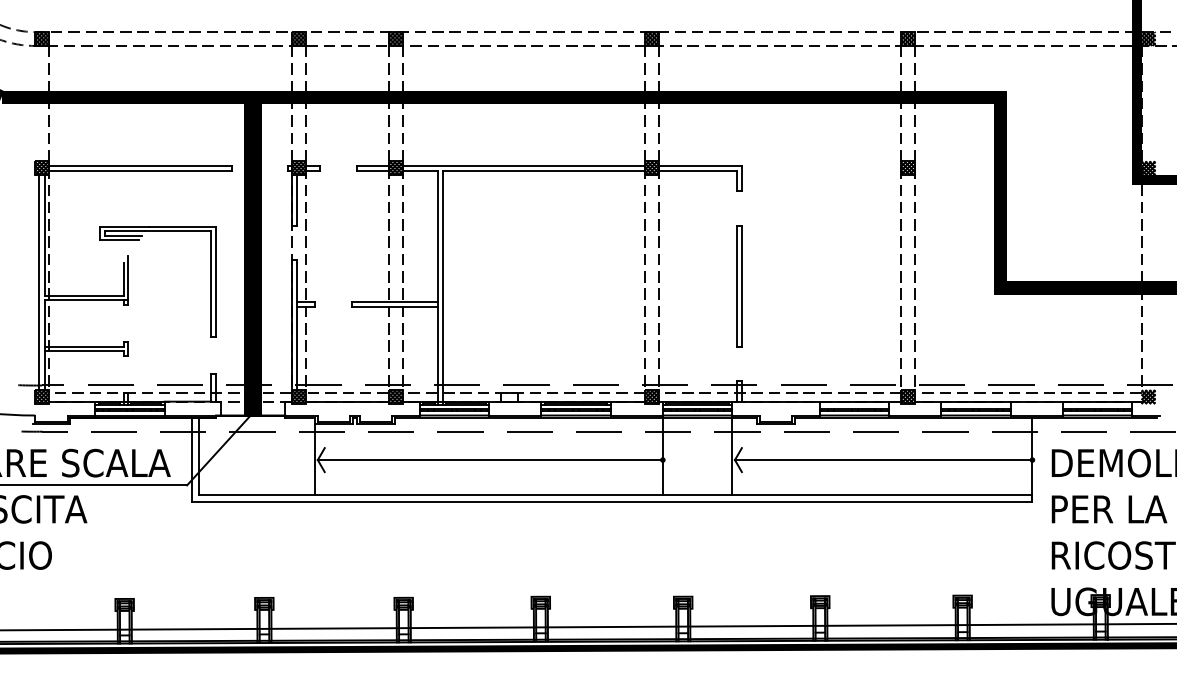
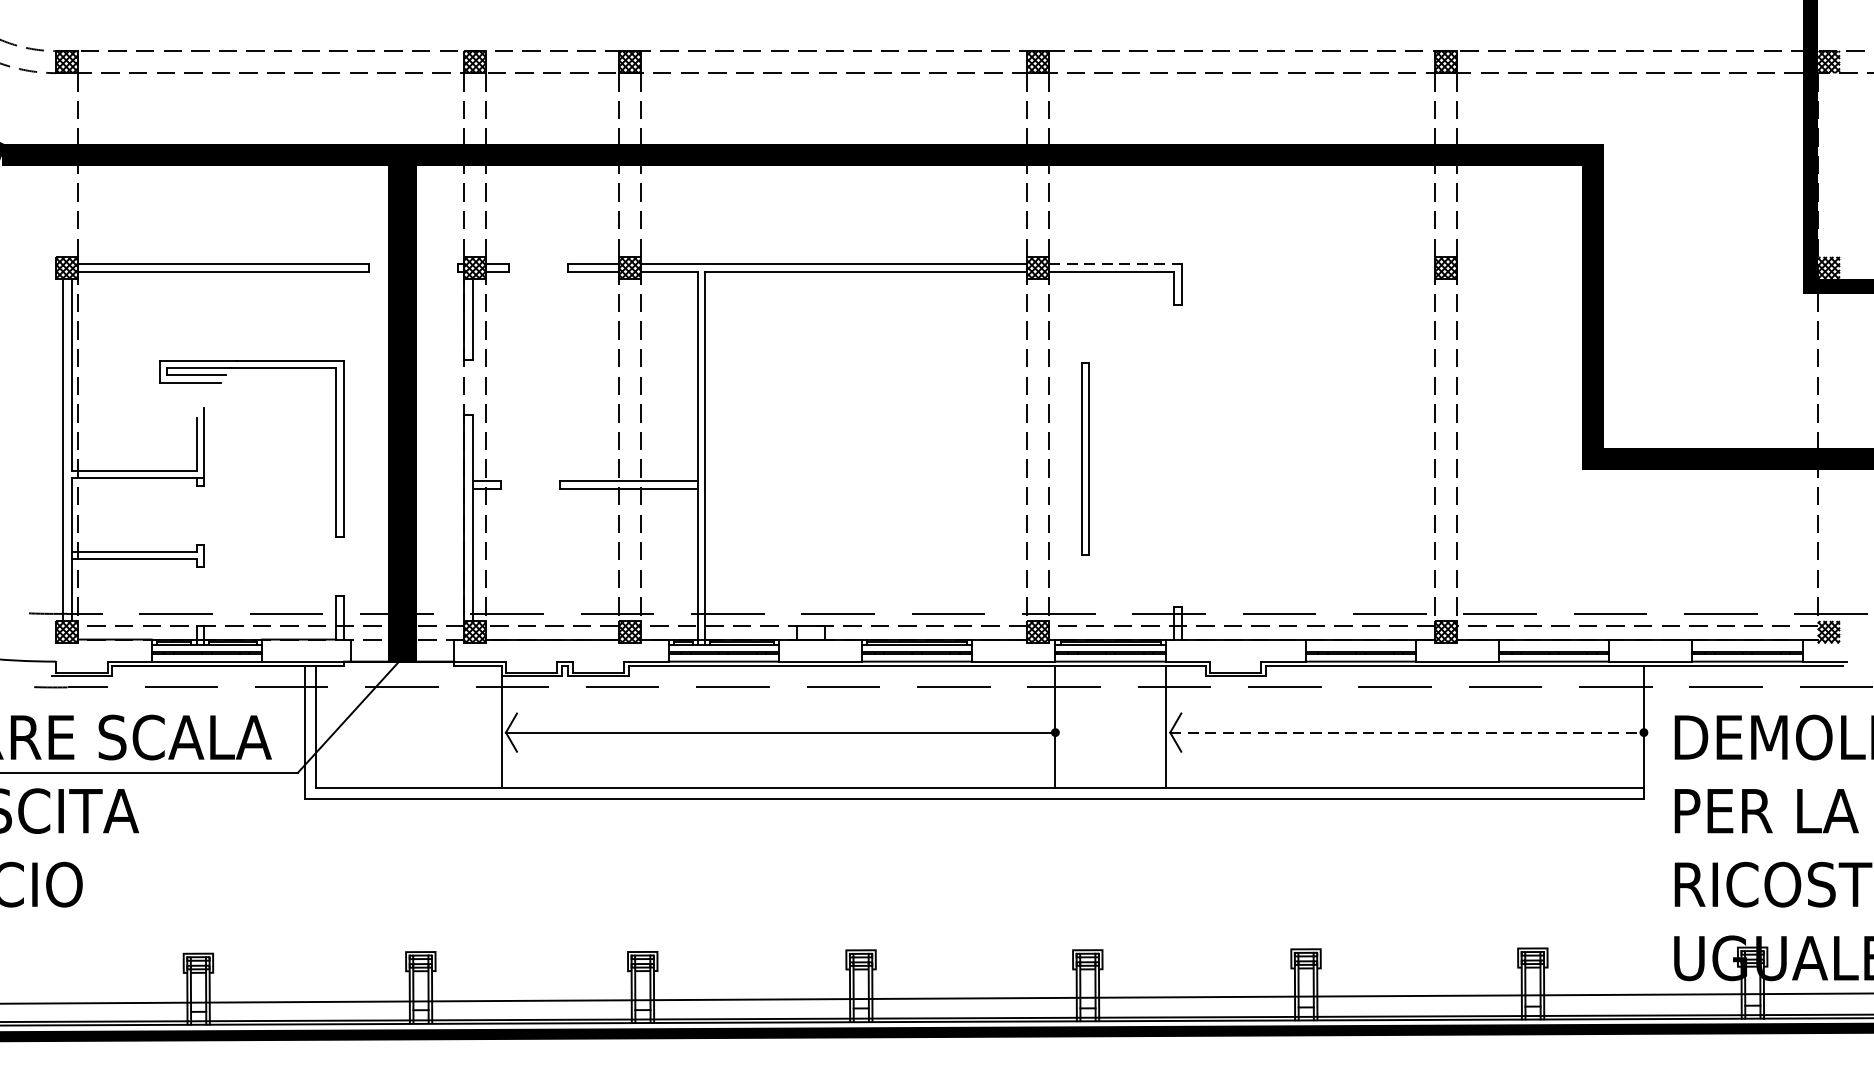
line: (700, 165) -> (1115, 263), solid -> dashed
part: (739, 286) -> (1085, 459), moved
line: (883, 460) -> (1406, 733), solid -> dashed

